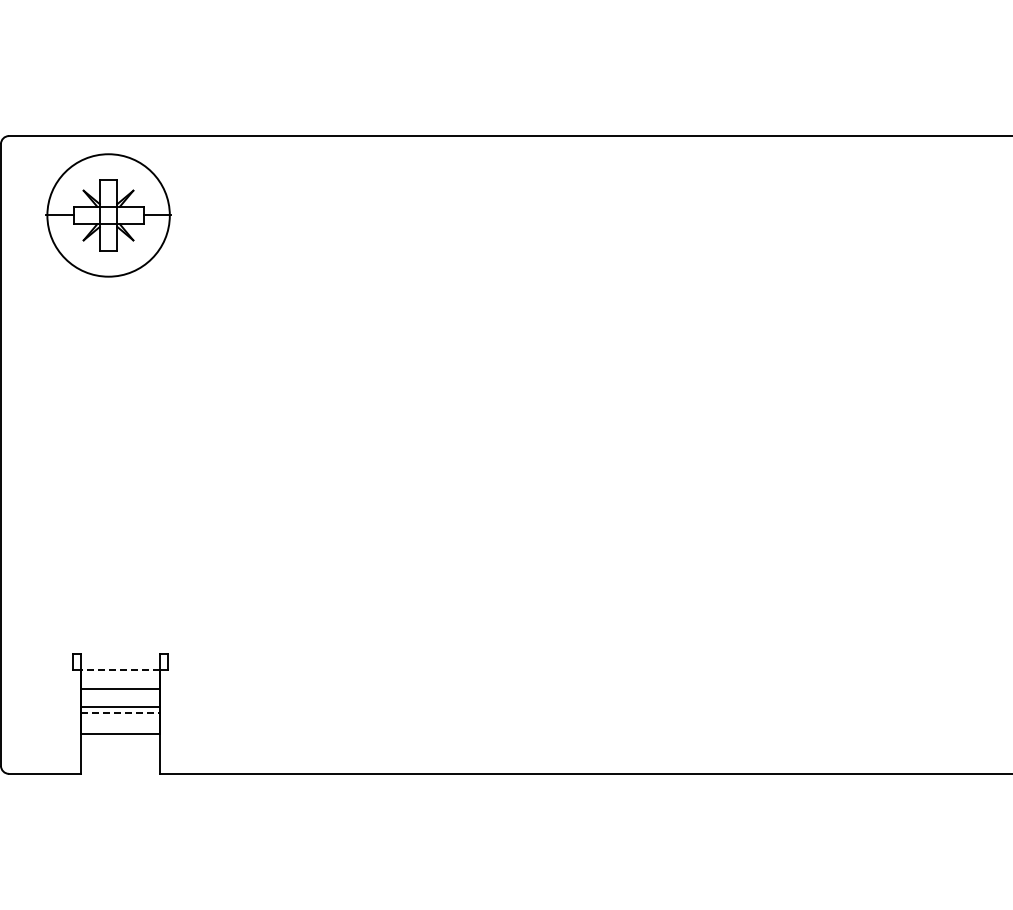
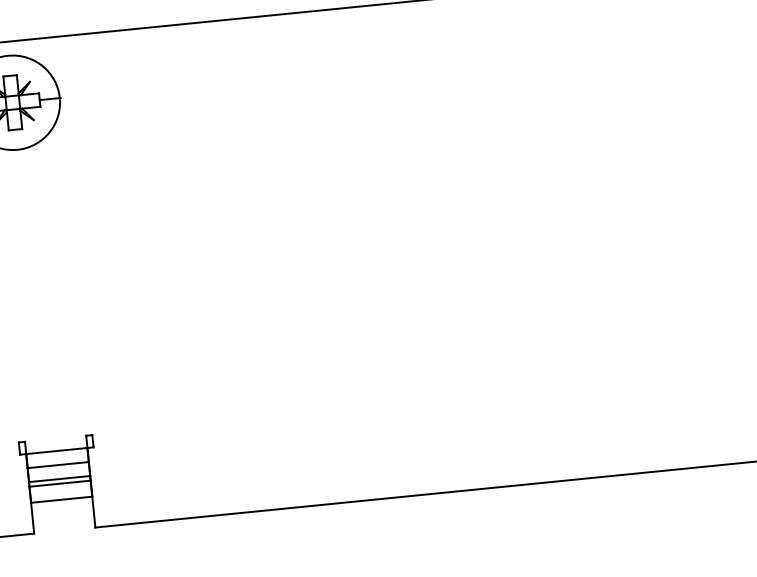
line: (120, 670) -> (56, 451), dashed -> solid
line: (120, 712) -> (60, 483), dashed -> solid

